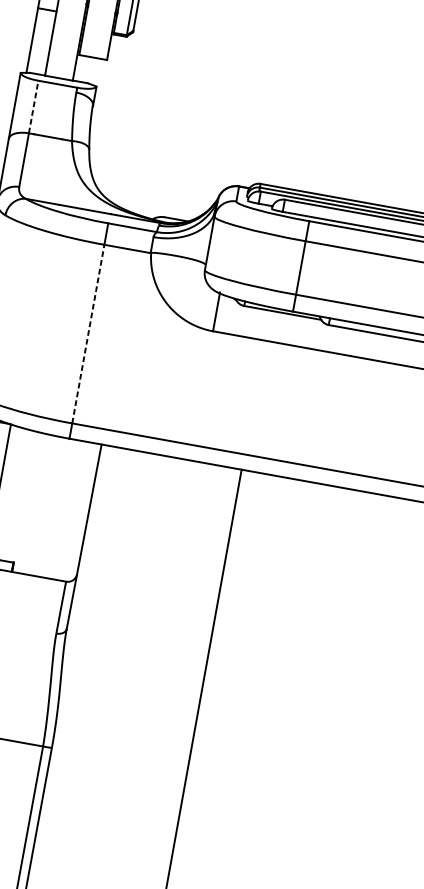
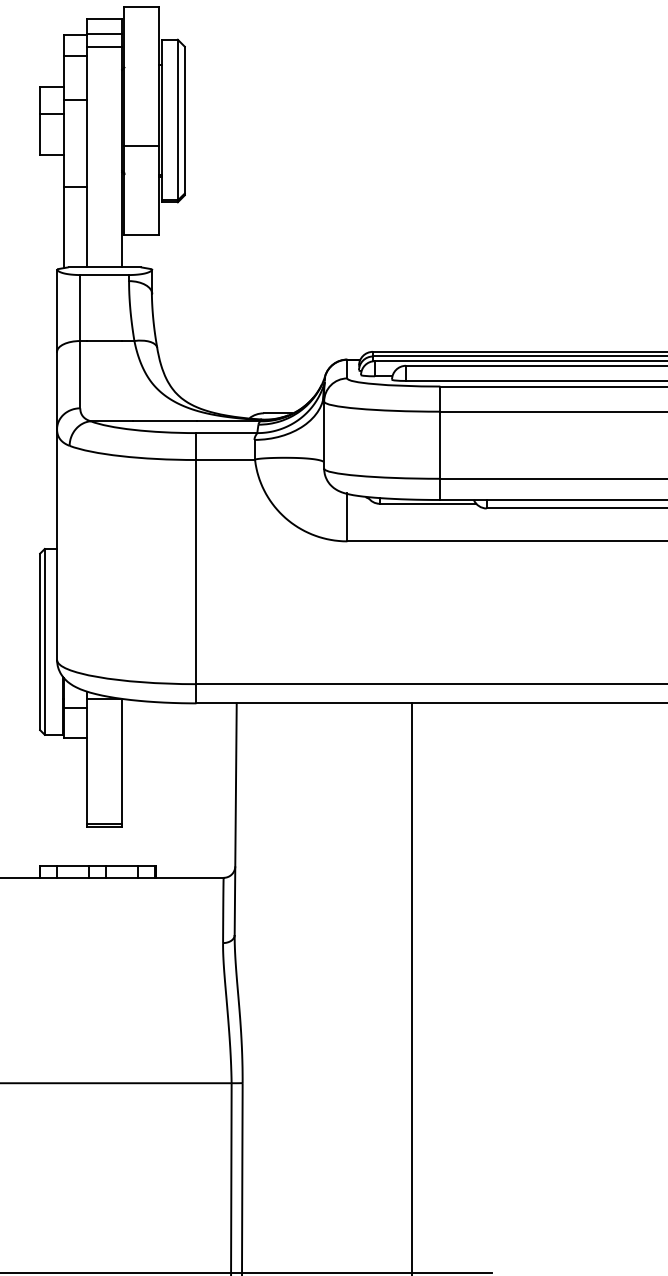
line: (33, 107) -> (80, 308), dashed -> solid
line: (88, 333) -> (196, 571), dashed -> solid

